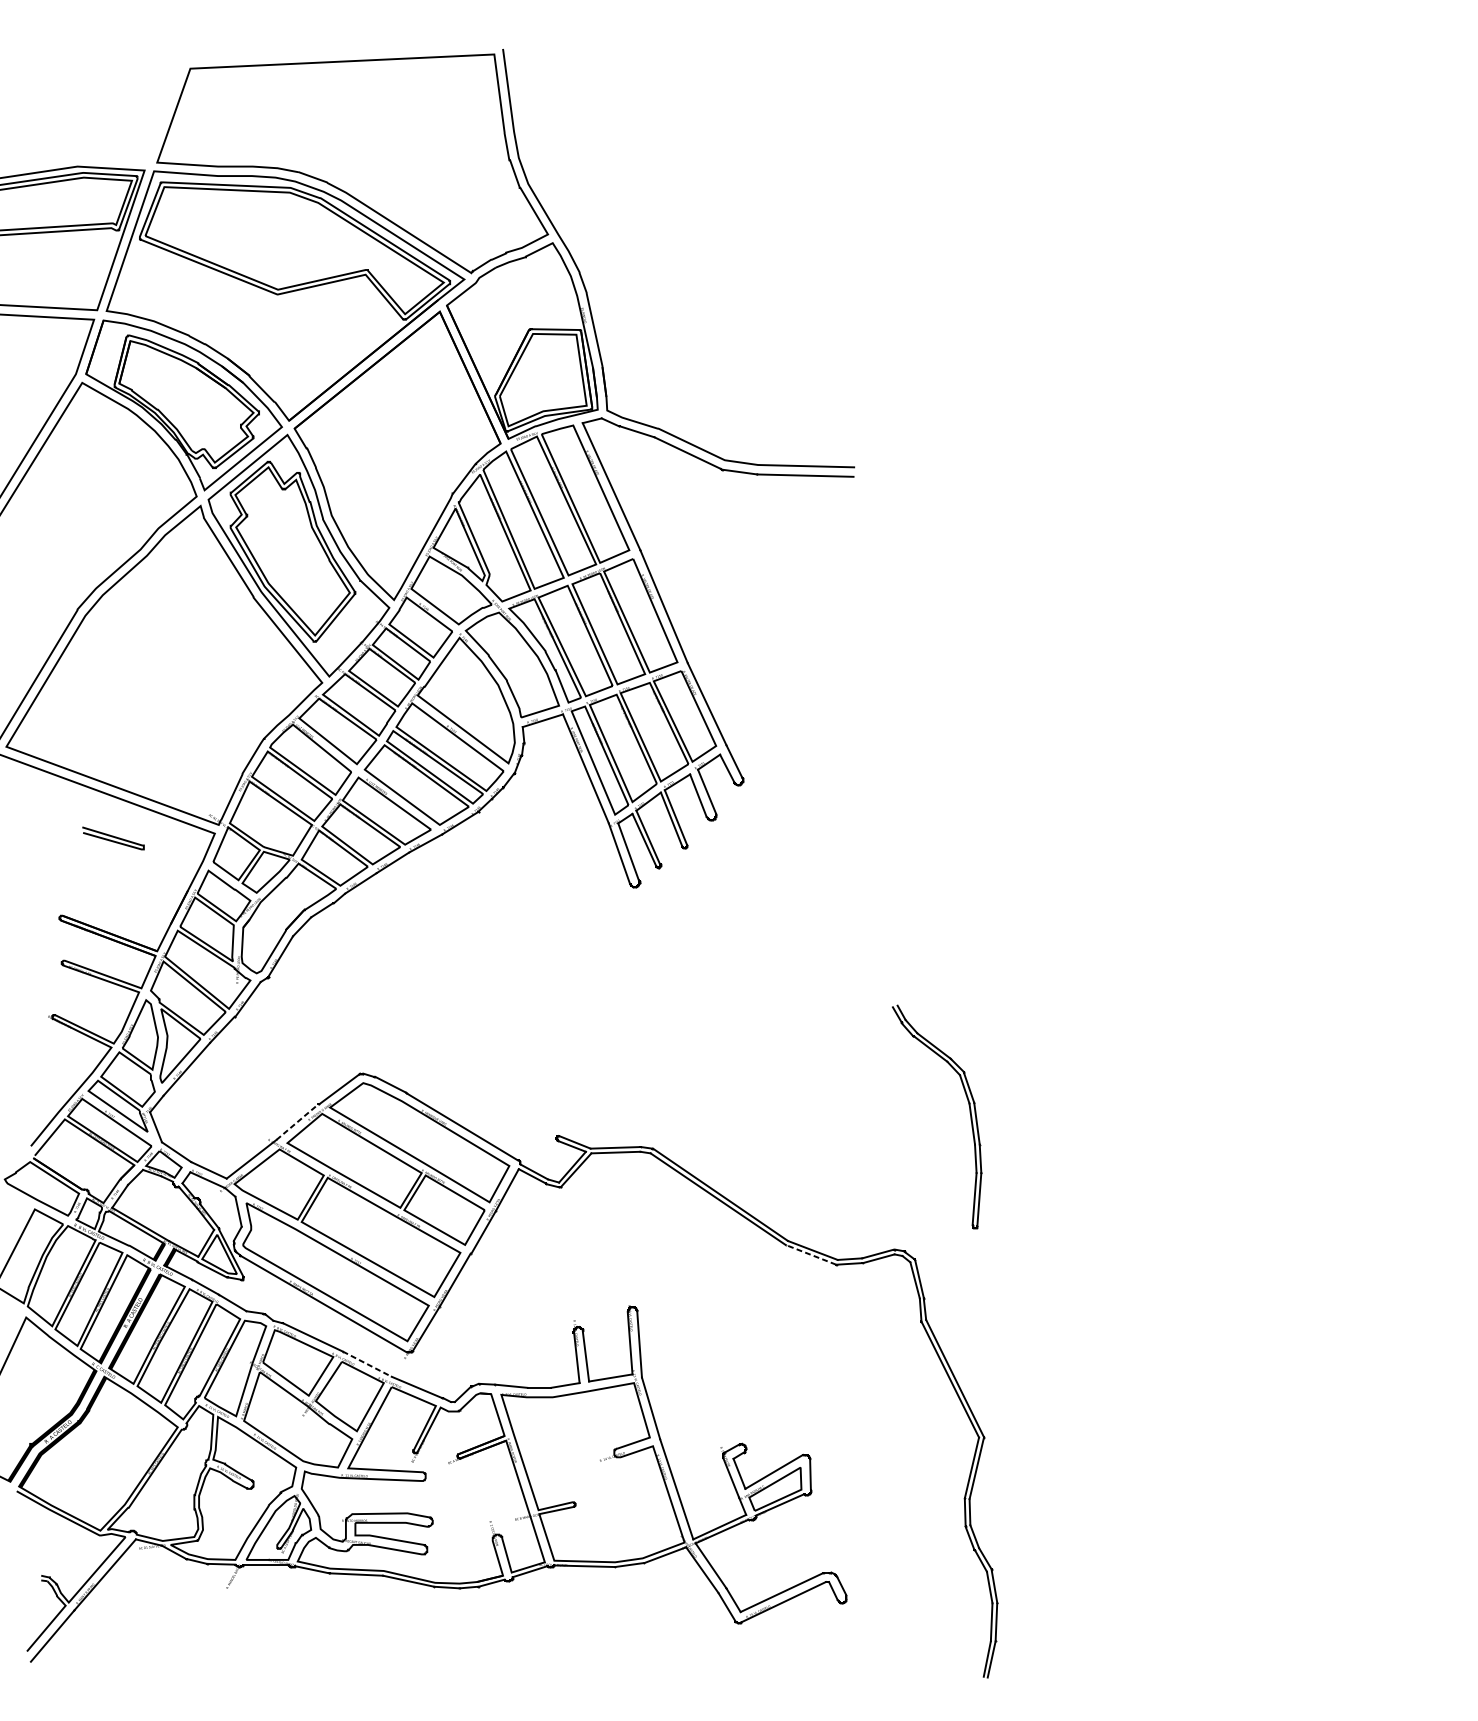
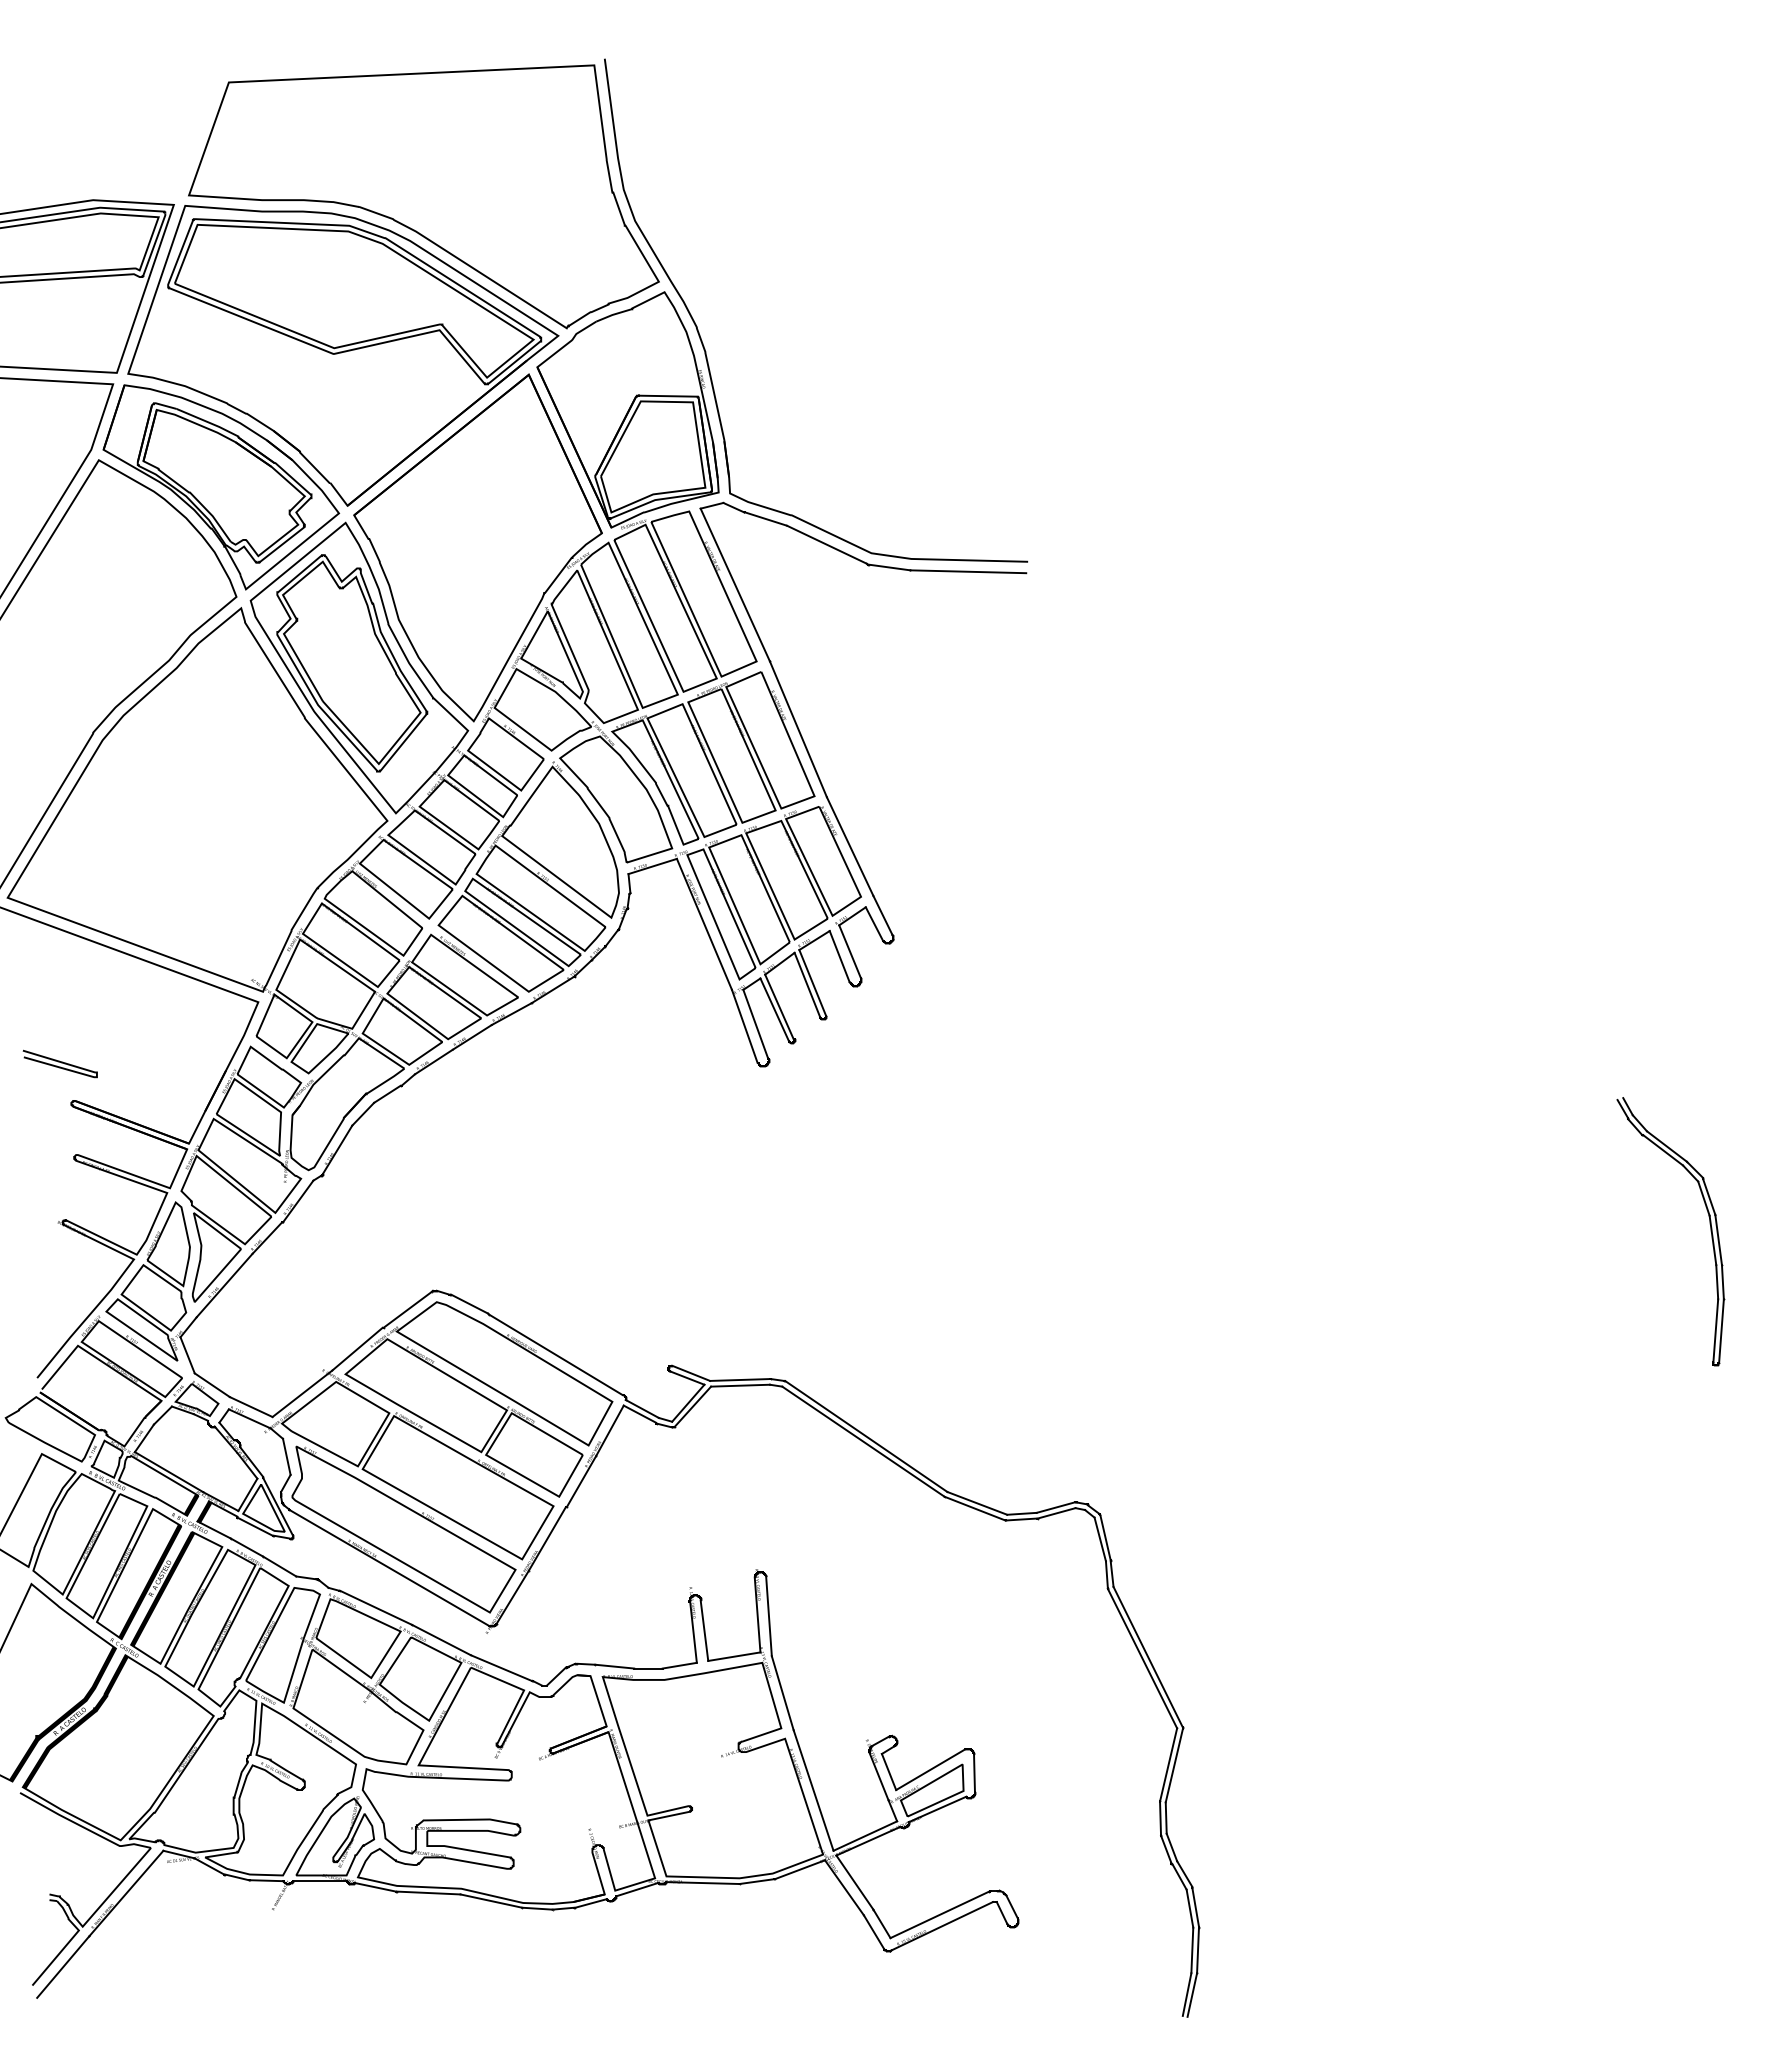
curve: (112, 837) -> (59, 1062), moved
part: (969, 1110) -> (1709, 1224), moved
line: (297, 1122) -> (357, 1349), dashed -> solid
line: (810, 1254) -> (974, 1508), dashed -> solid
line: (367, 1364) -> (441, 1640), dashed -> solid

